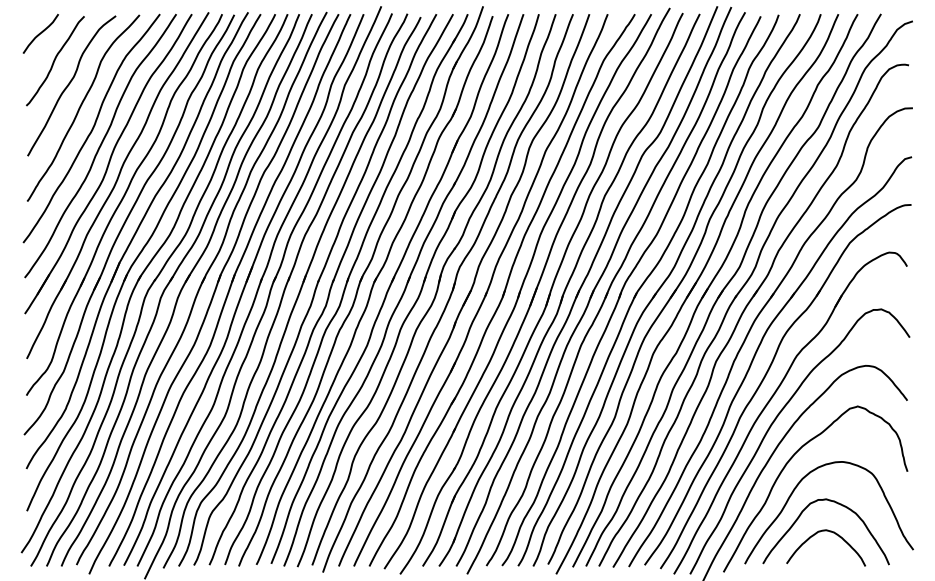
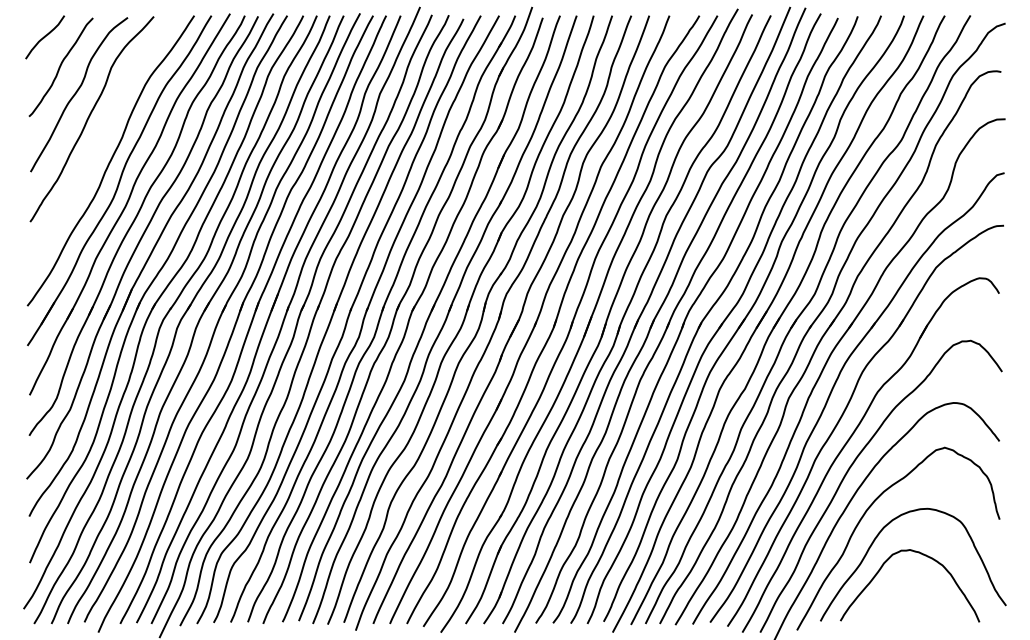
curve: (92, 128) -> (101, 141), removed
curve: (830, 532) -> (914, 586), removed

